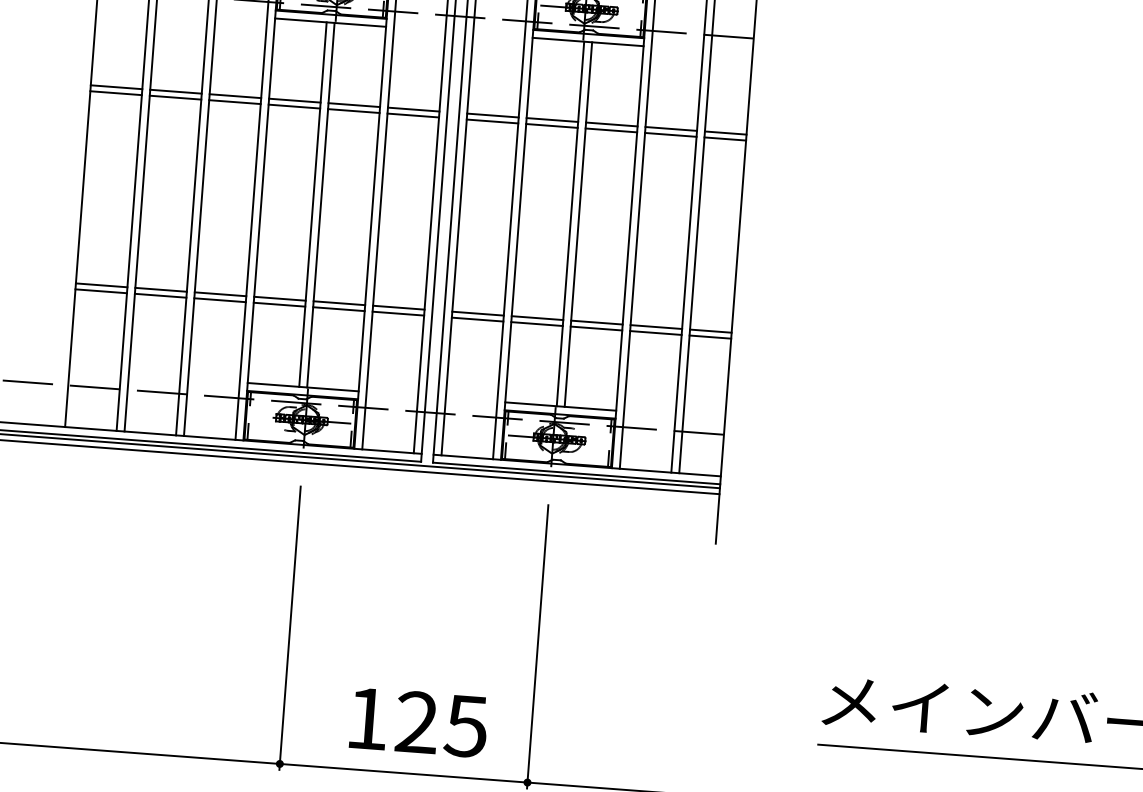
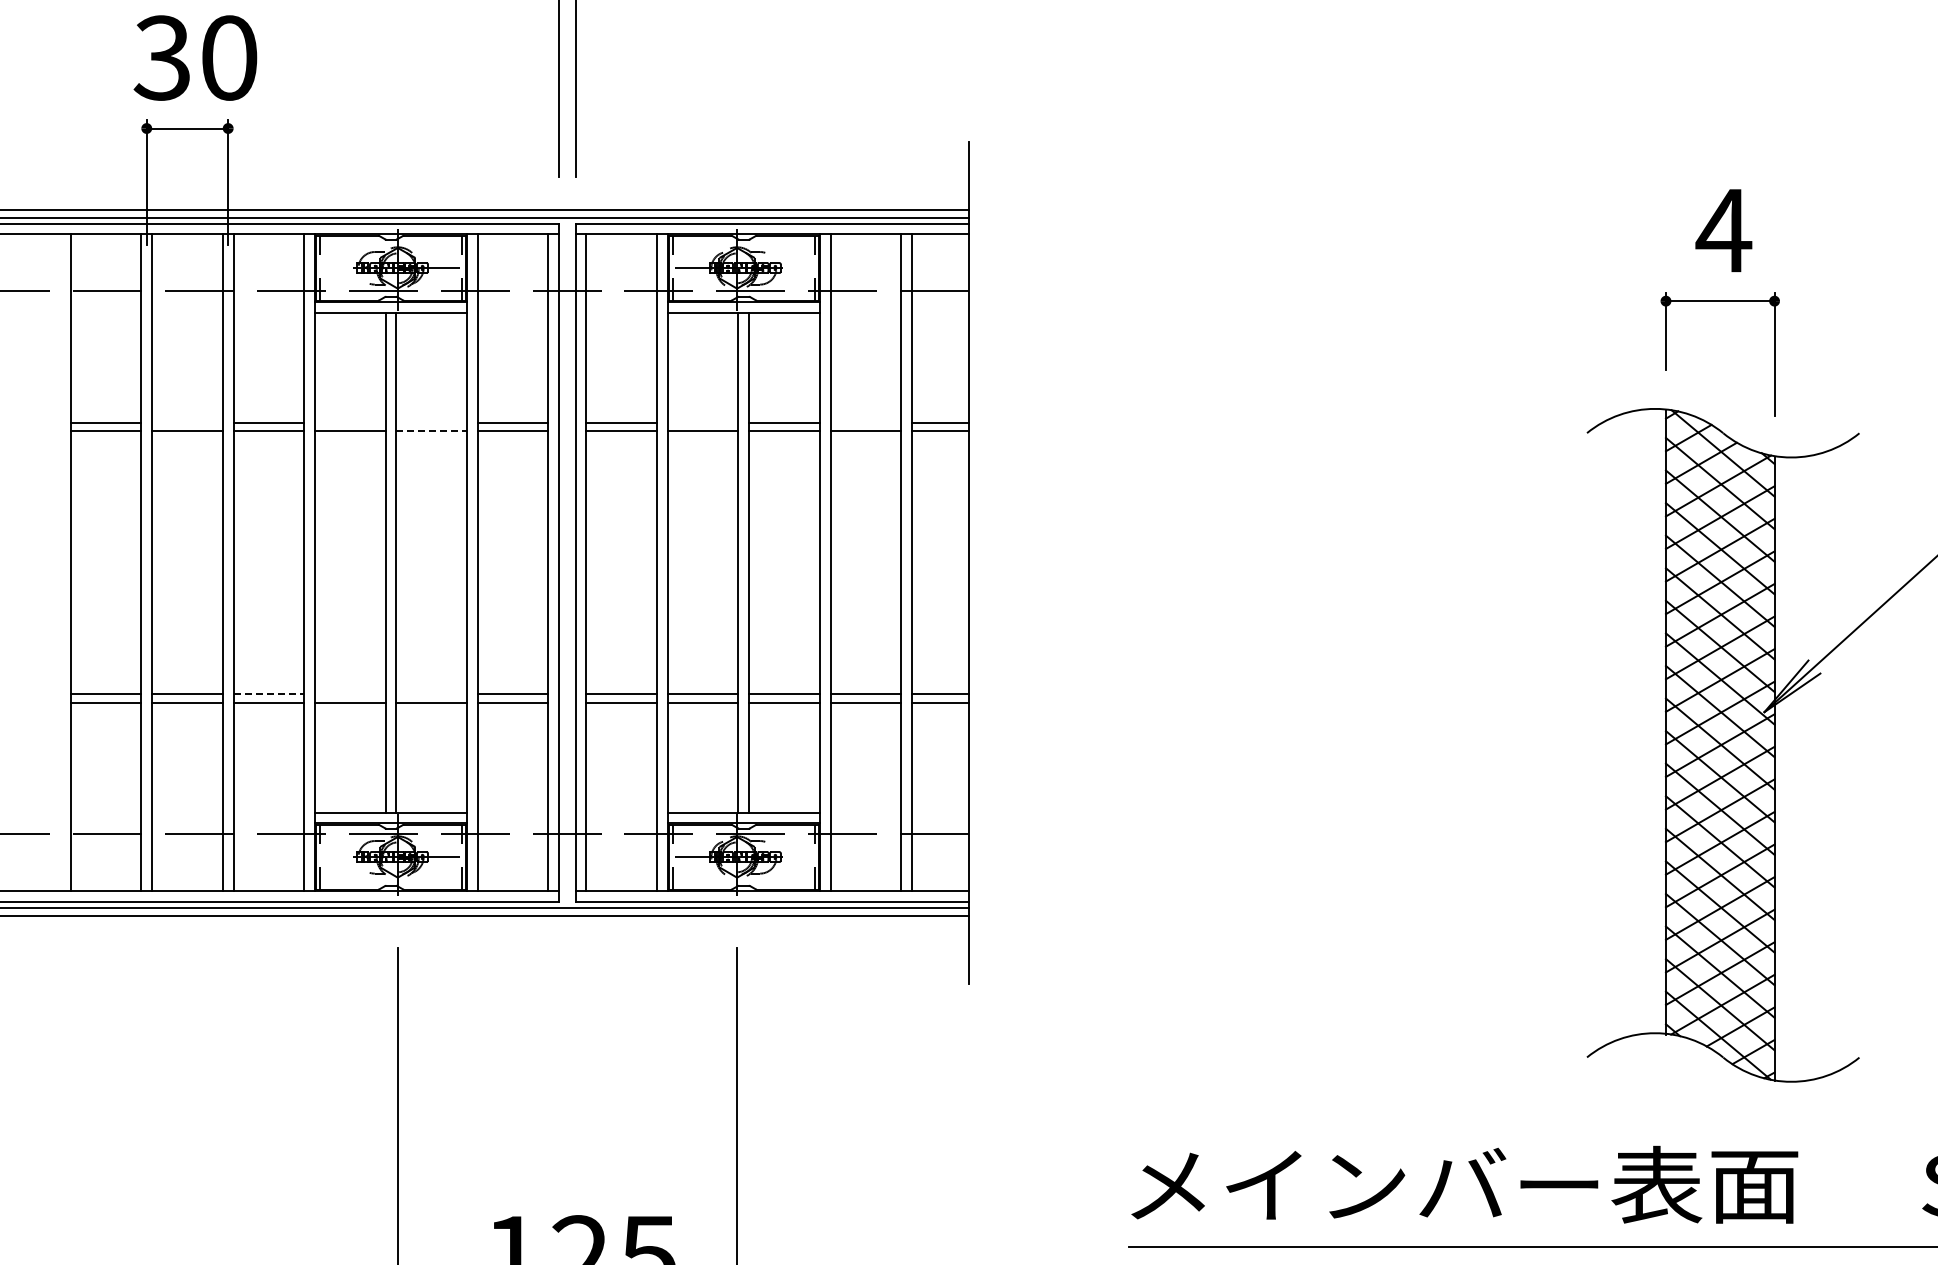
line: (176, 92) -> (187, 423), removed
line: (294, 101) -> (350, 423), removed
line: (354, 105) -> (431, 423), removed
line: (354, 111) -> (432, 431), solid -> dashed
line: (551, 120) -> (702, 423), removed
line: (670, 129) -> (865, 423), removed
line: (220, 294) -> (269, 694), solid -> dashed
line: (280, 298) -> (350, 694), removed
line: (339, 303) -> (431, 694), removed

